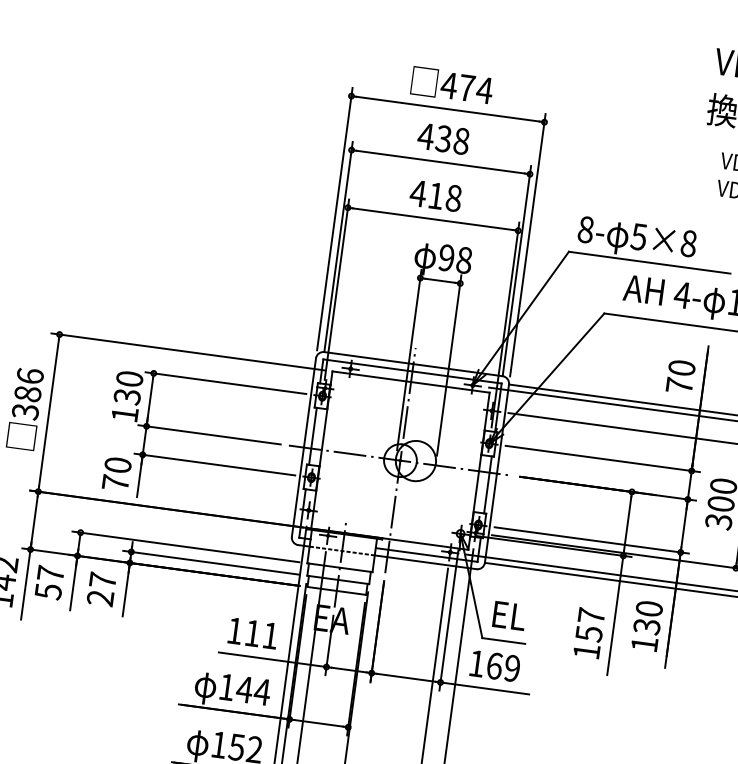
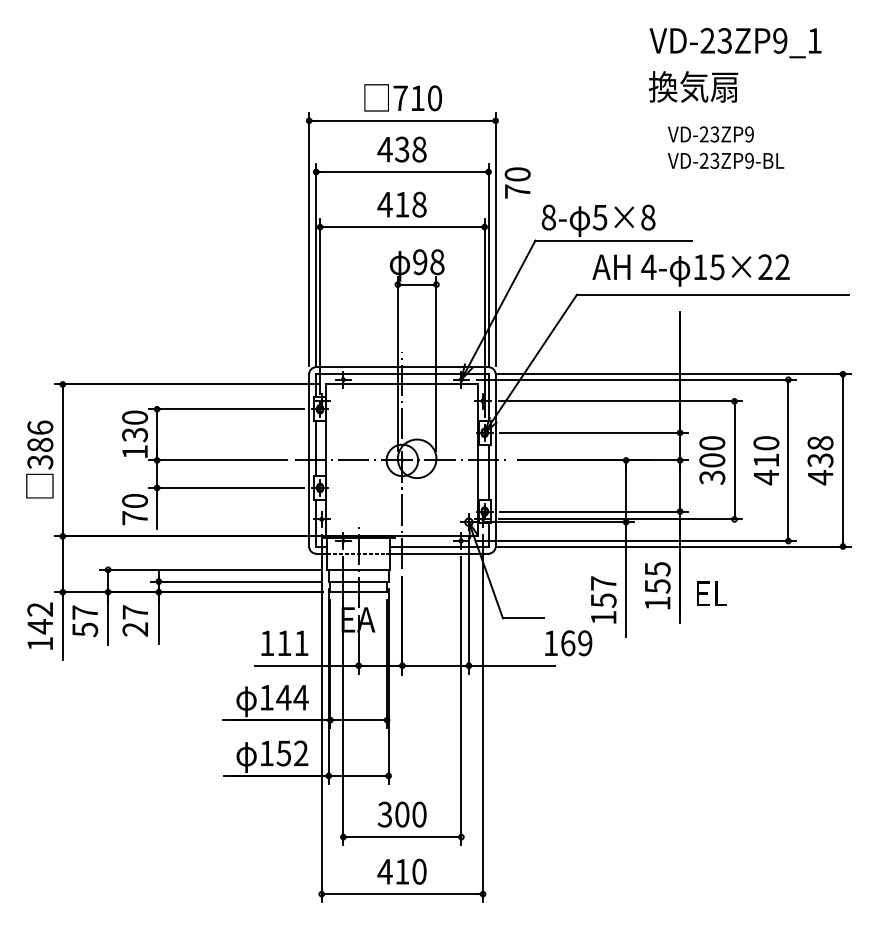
text: (466, 88) -> (417, 98), 474 -> 710
text: (680, 376) -> (517, 182), moved
text: (509, 615) -> (711, 593), moved
text: (648, 617) -> (657, 577), 130 -> 155
text: (494, 666) -> (568, 643), moved

